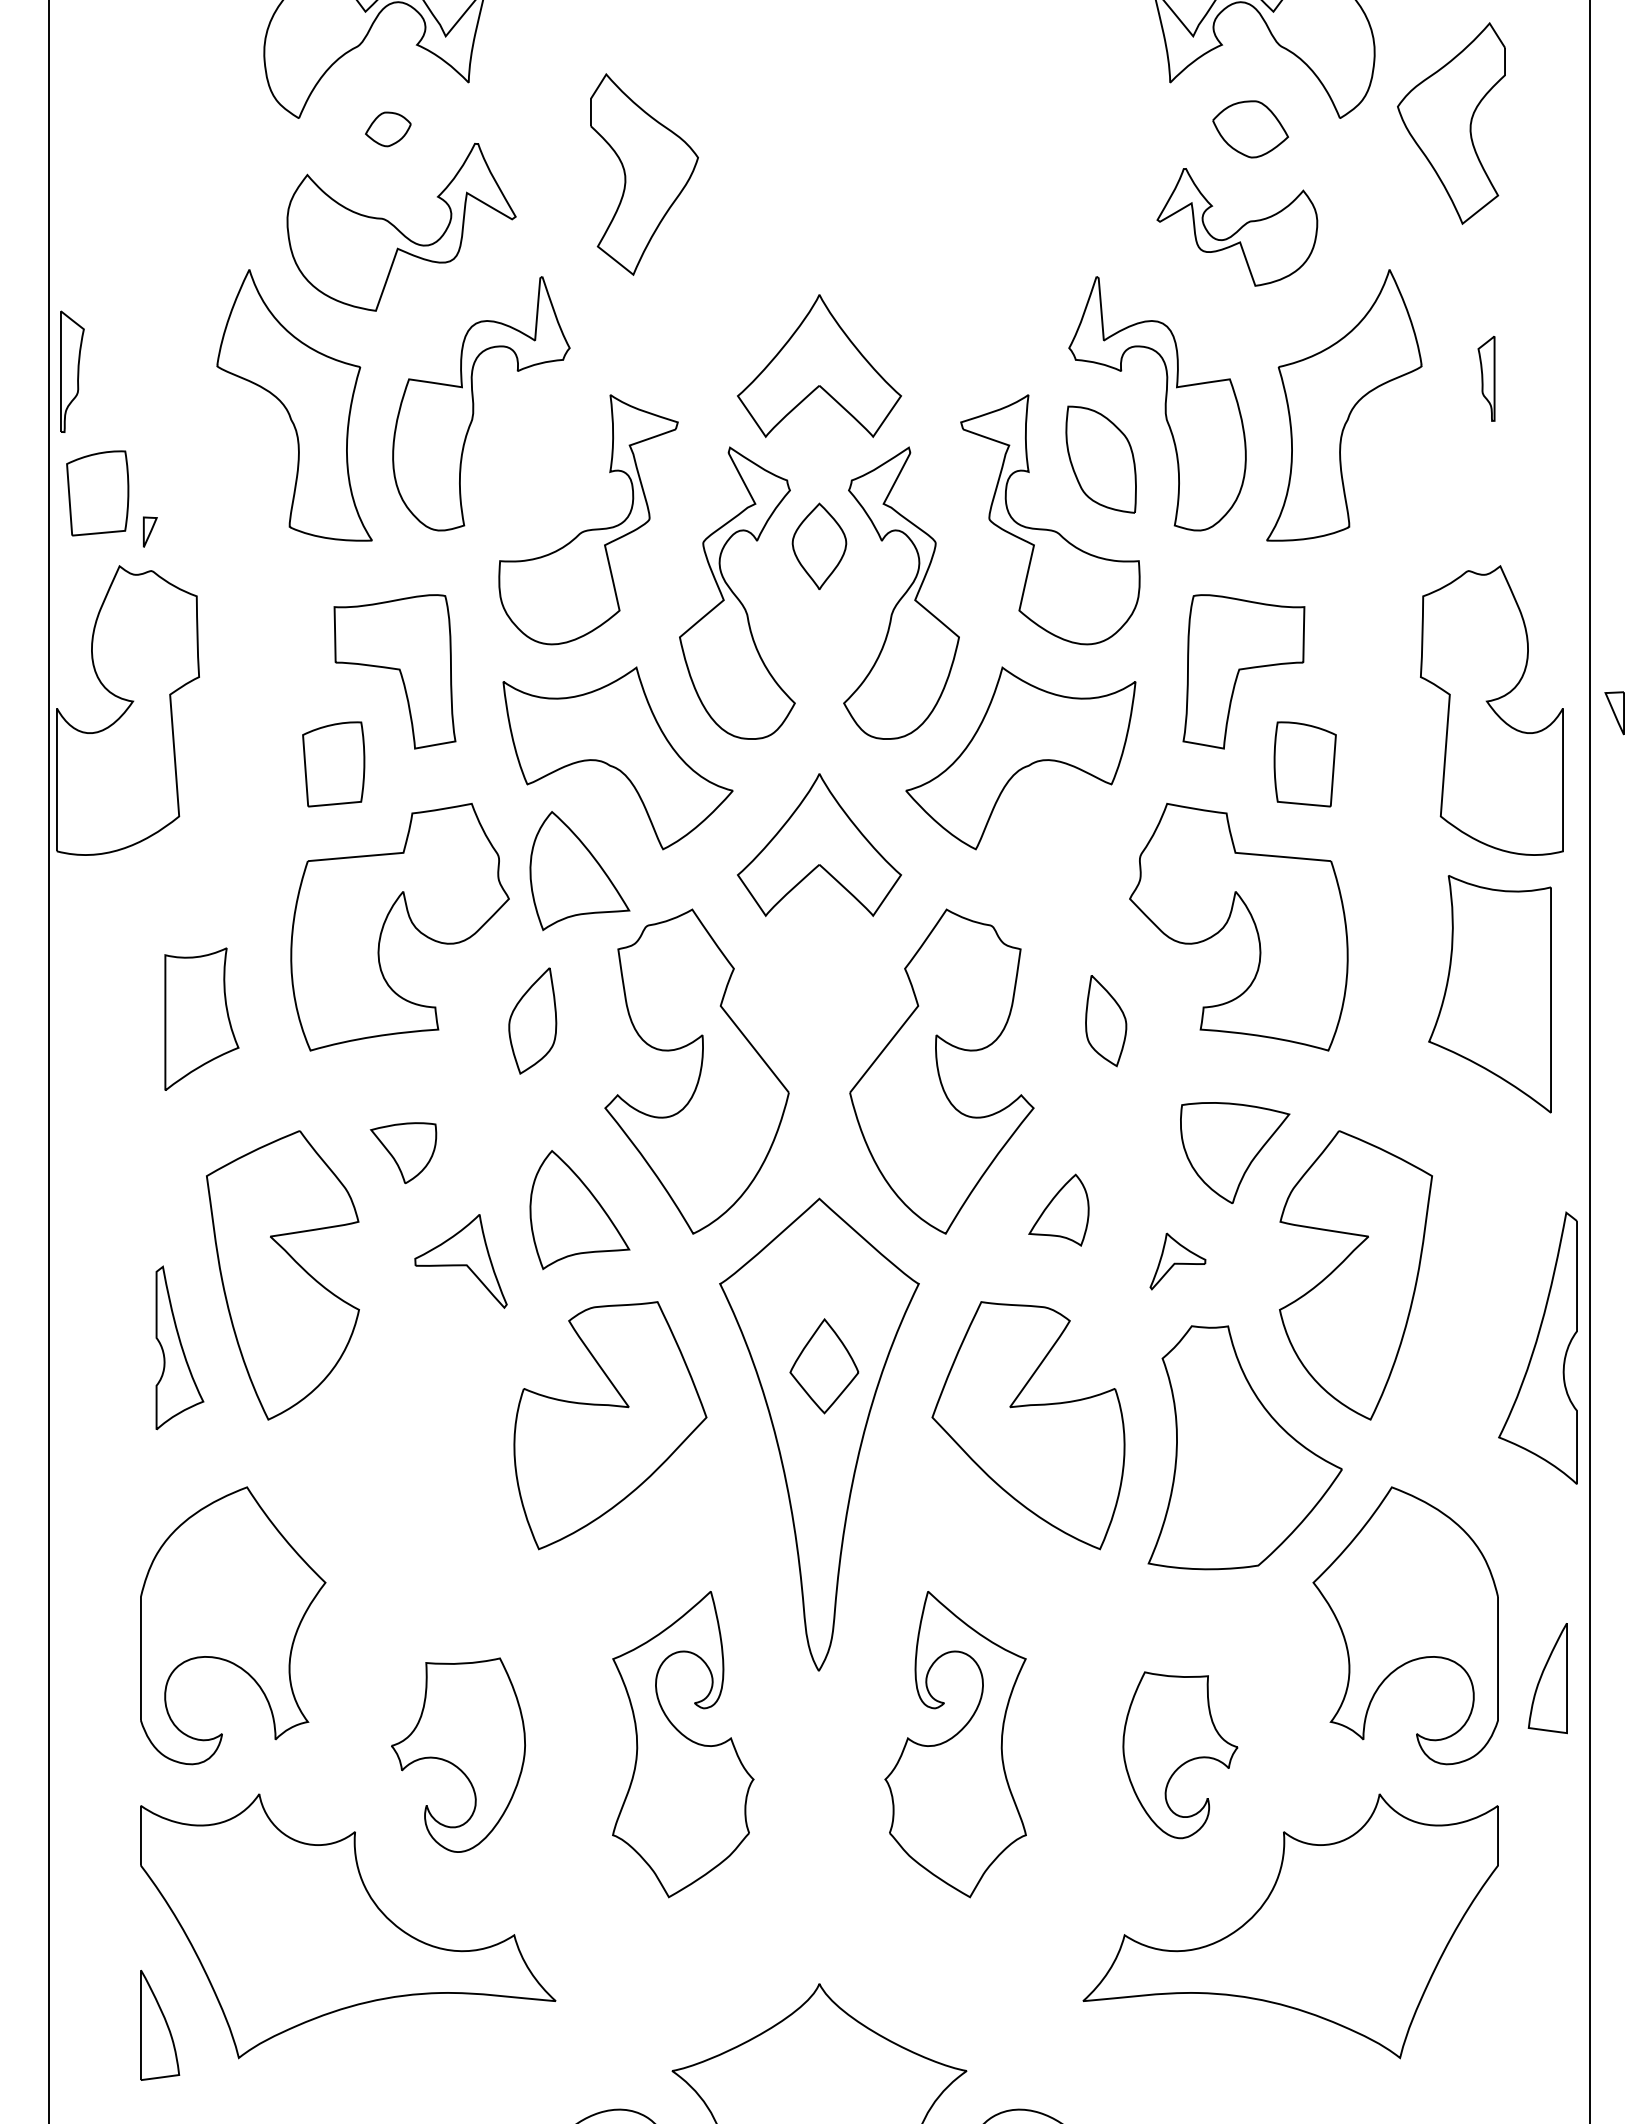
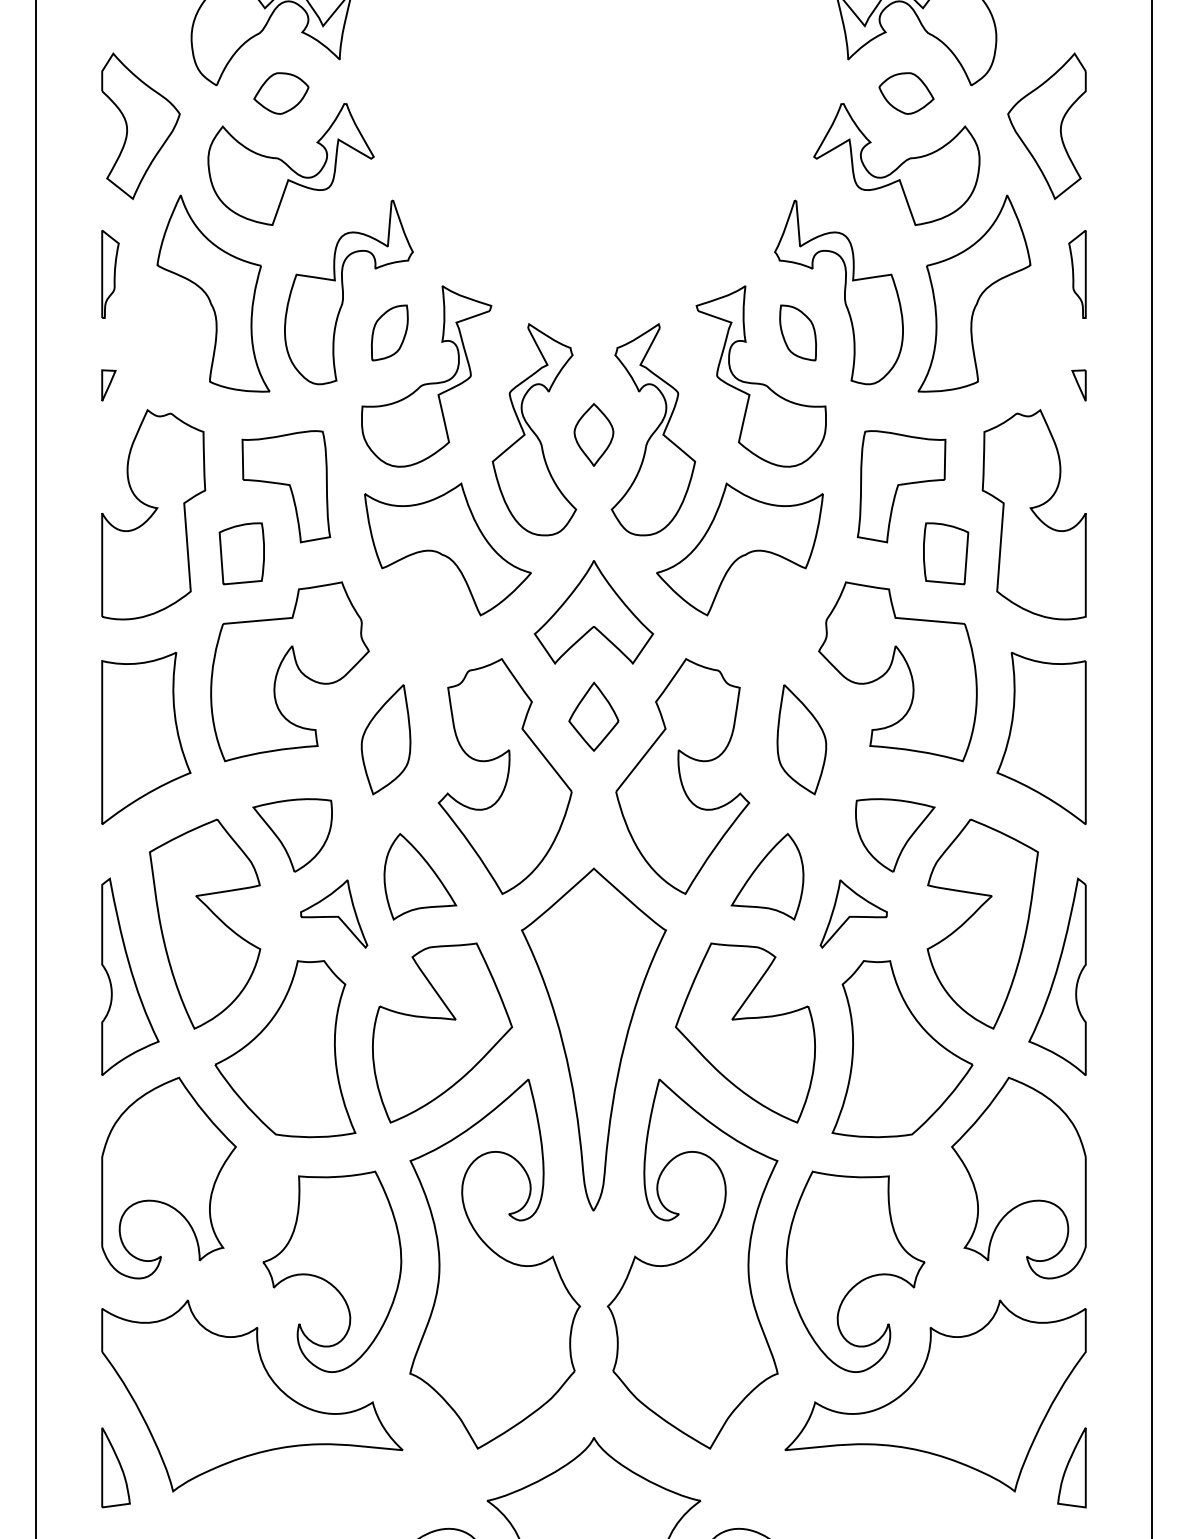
part: (1451, 123) -> (1047, 126), moved
part: (388, 129) -> (281, 93), size x1.67
part: (644, 174) -> (140, 126), moved
part: (1237, 227) -> (896, 164), size x1.43
part: (819, 366) -> (594, 265), removed
part: (72, 371) -> (110, 274), moved
part: (1486, 378) -> (1077, 274), size x1.43
part: (537, 459) -> (389, 332), added
part: (1100, 459) -> (797, 332), size x0.71
part: (97, 493) -> (70, 357), removed
part: (150, 531) -> (109, 384), size x1.43
part: (819, 546) -> (594, 435), moved
part: (127, 710) -> (153, 514), moved
part: (1491, 710) -> (1033, 514), moved
part: (1614, 713) -> (1078, 385), moved
part: (579, 871) -> (420, 631), removed
part: (1489, 994) -> (1041, 738), moved
part: (201, 1019) -> (146, 738), size x1.67
part: (532, 1020) -> (385, 739), size x1.43
part: (1105, 1020) -> (801, 739), size x1.67
part: (403, 1153) -> (292, 835), size x1.67
part: (1058, 1210) -> (767, 877), size x1.67
part: (1177, 1261) -> (853, 914), size x1.67
part: (179, 1347) -> (130, 976), size x1.67
part: (1537, 1347) -> (1057, 976), moved
part: (824, 1366) -> (594, 716), moved
part: (393, 1447) -> (285, 1048), added
part: (1547, 1678) -> (1071, 1467), moved
part: (683, 1744) -> (495, 1264), size x1.67
part: (955, 1744) -> (692, 1264), size x1.67
part: (458, 1755) -> (332, 1272), size x1.43
part: (1180, 1755) -> (855, 1272), size x1.67

